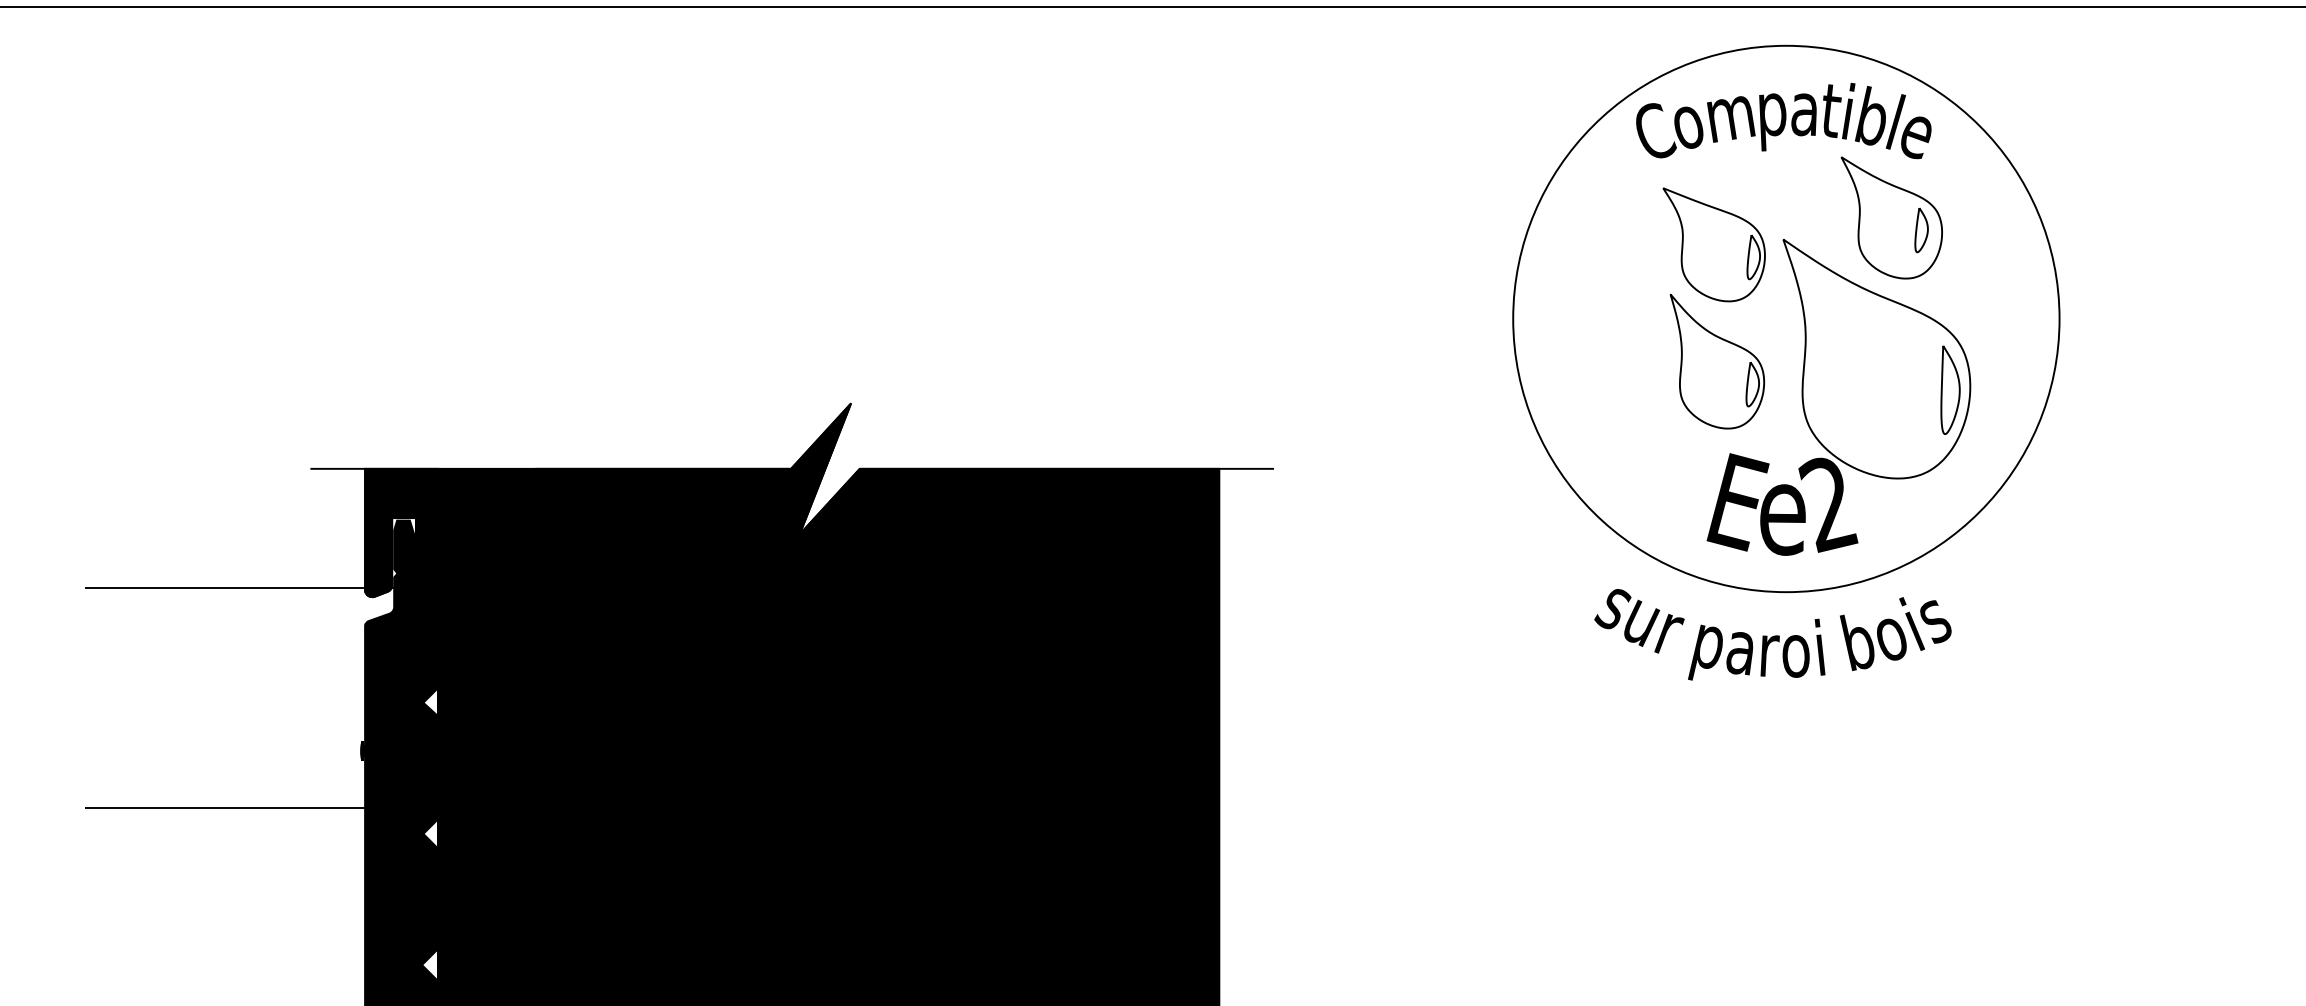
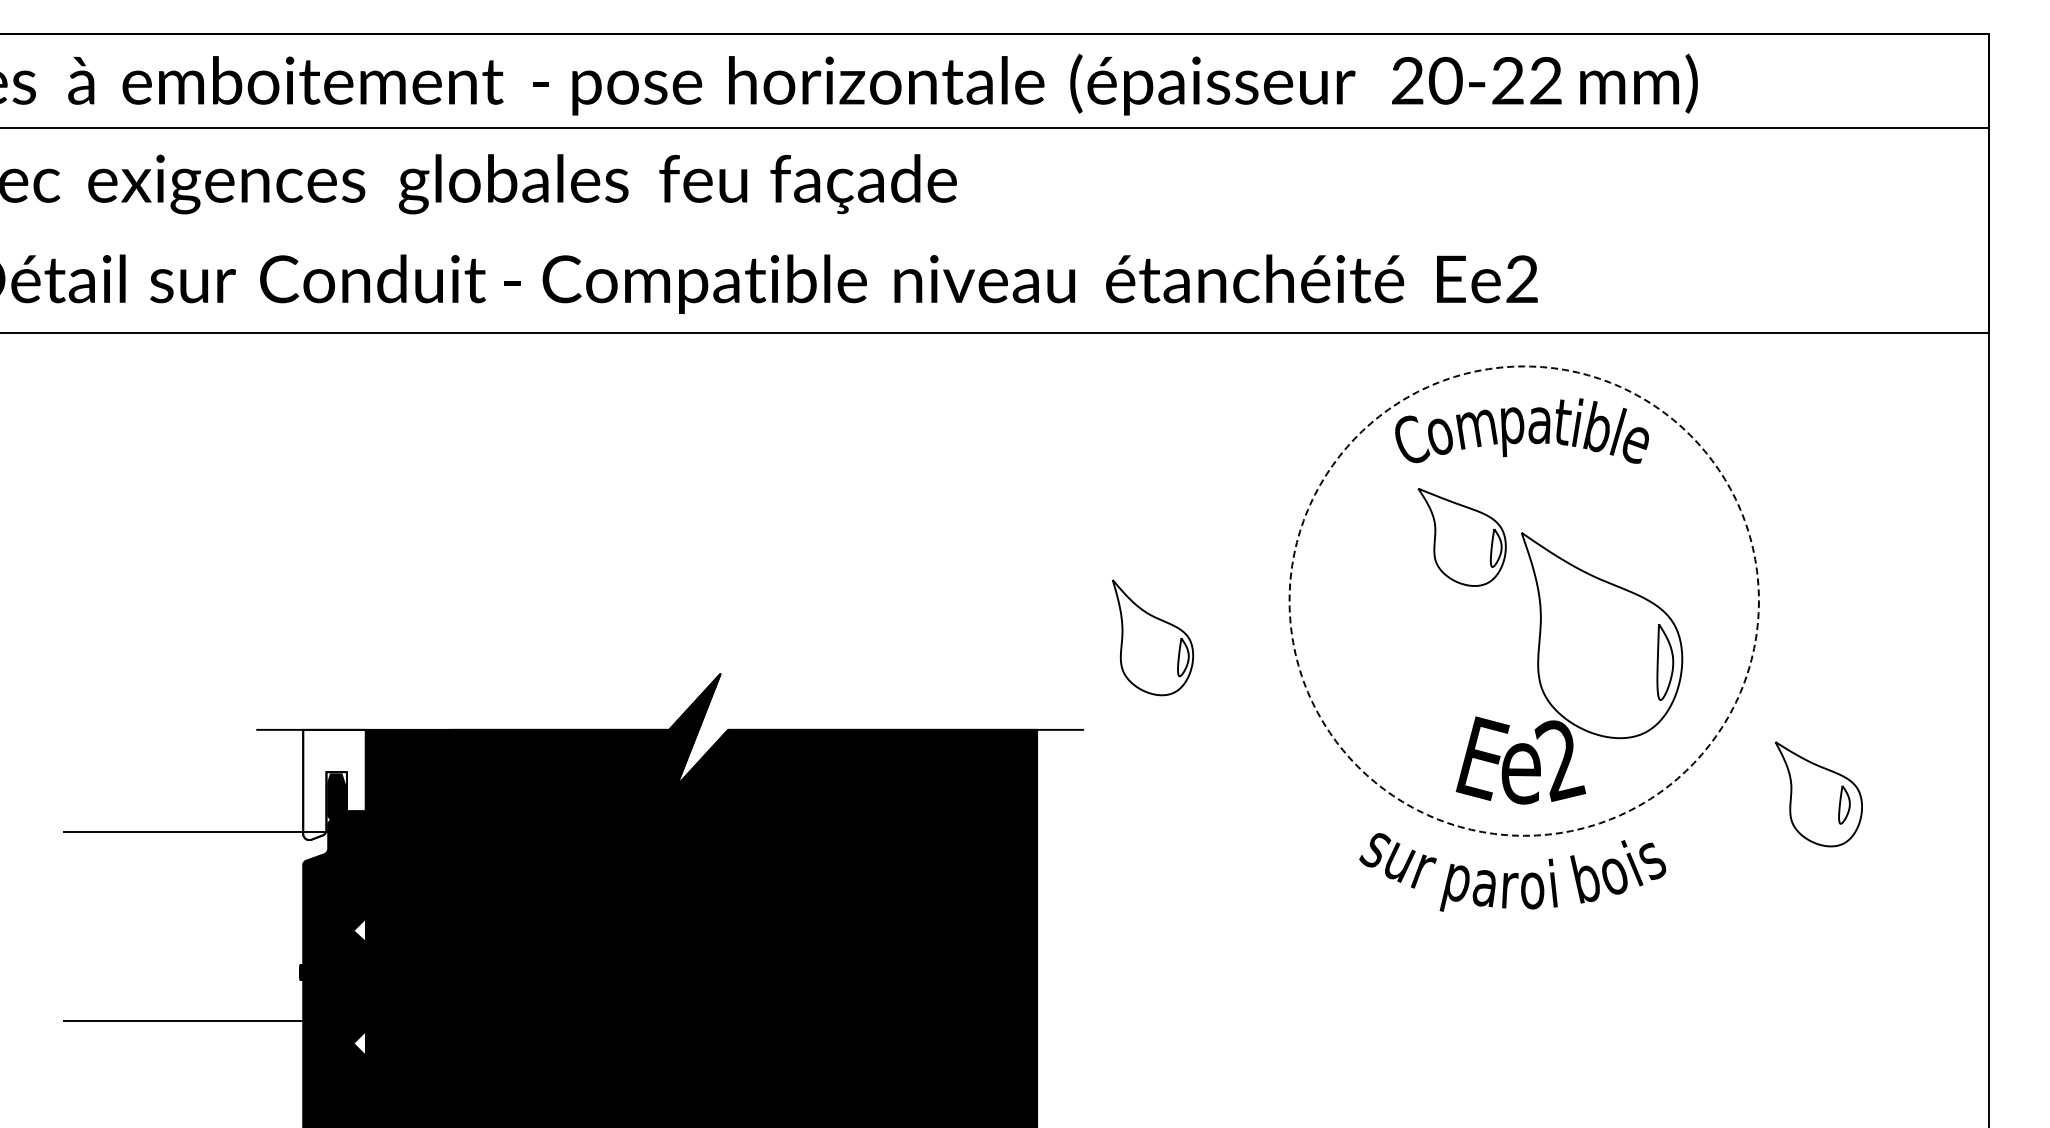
part: (1891, 218) -> (1818, 794), moved
circle: (1785, 318) -> (1523, 600), solid -> dashed
part: (1717, 361) -> (1153, 637), moved
fill: (401, 532) -> (334, 784), removed

